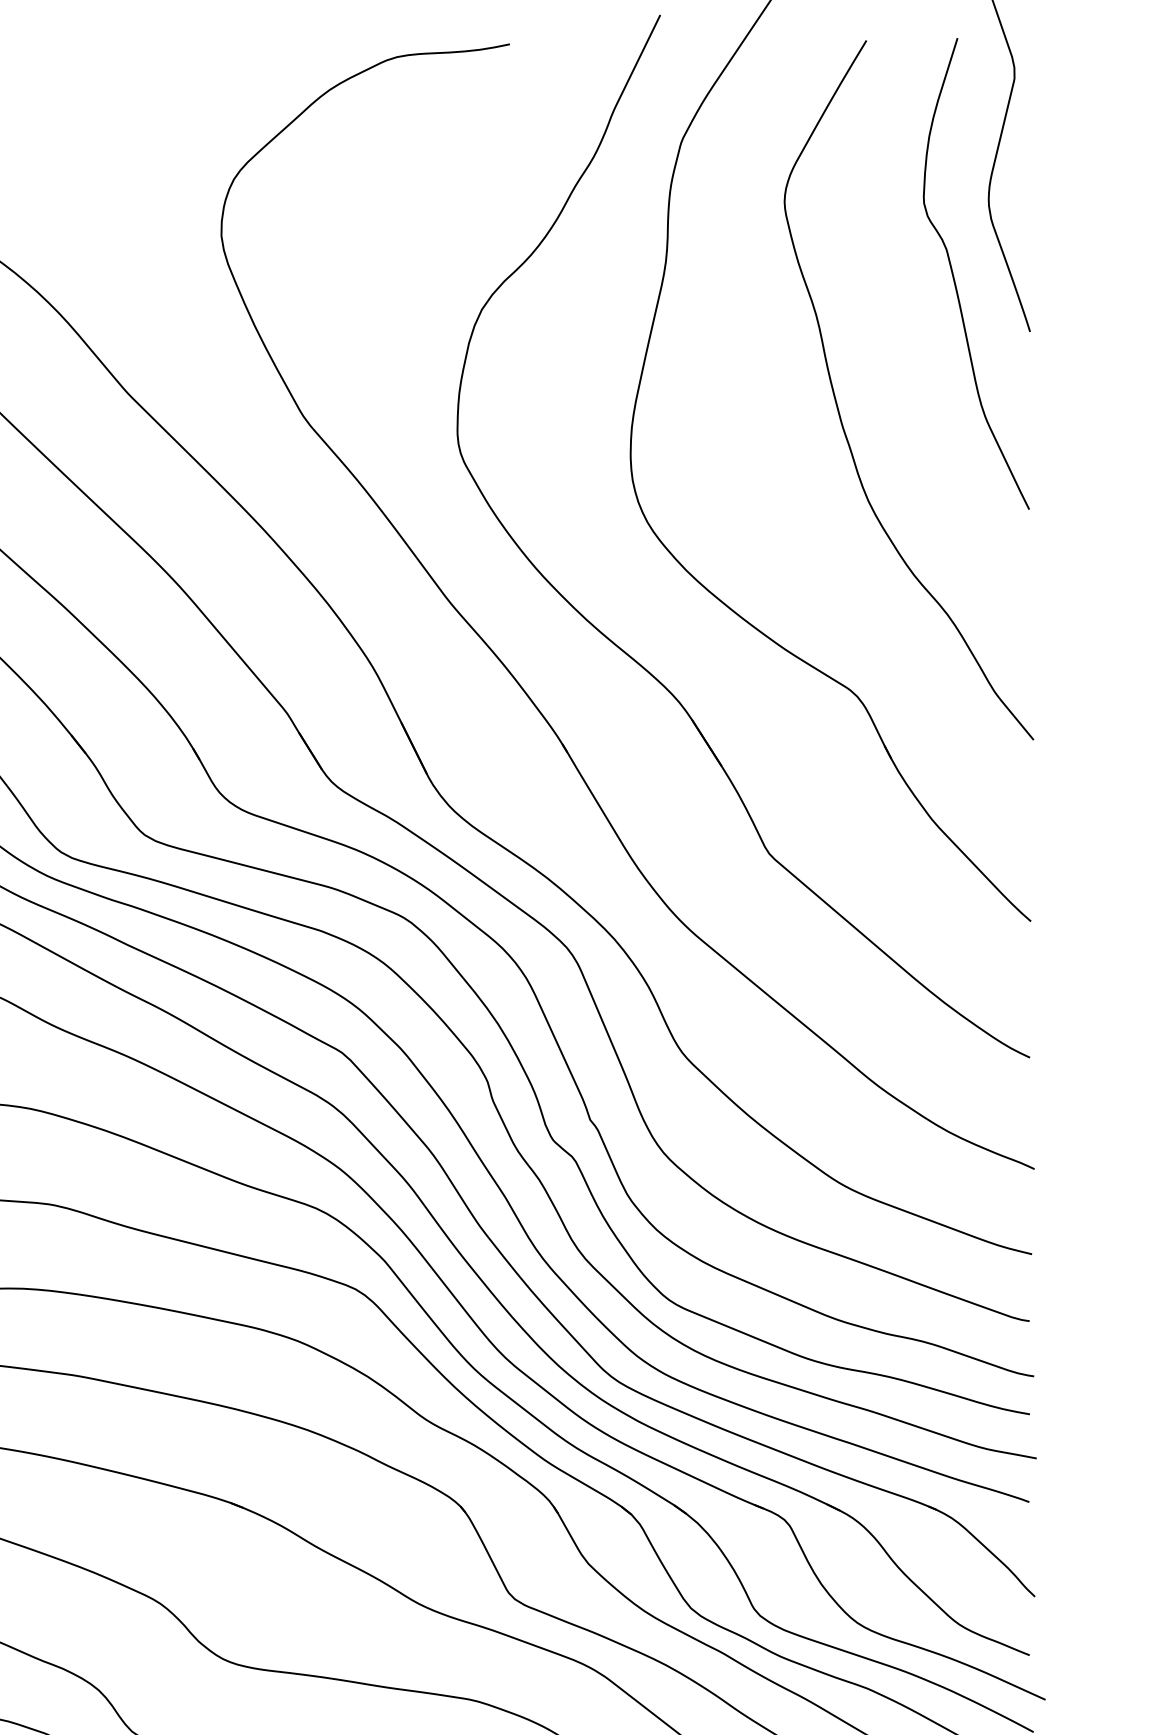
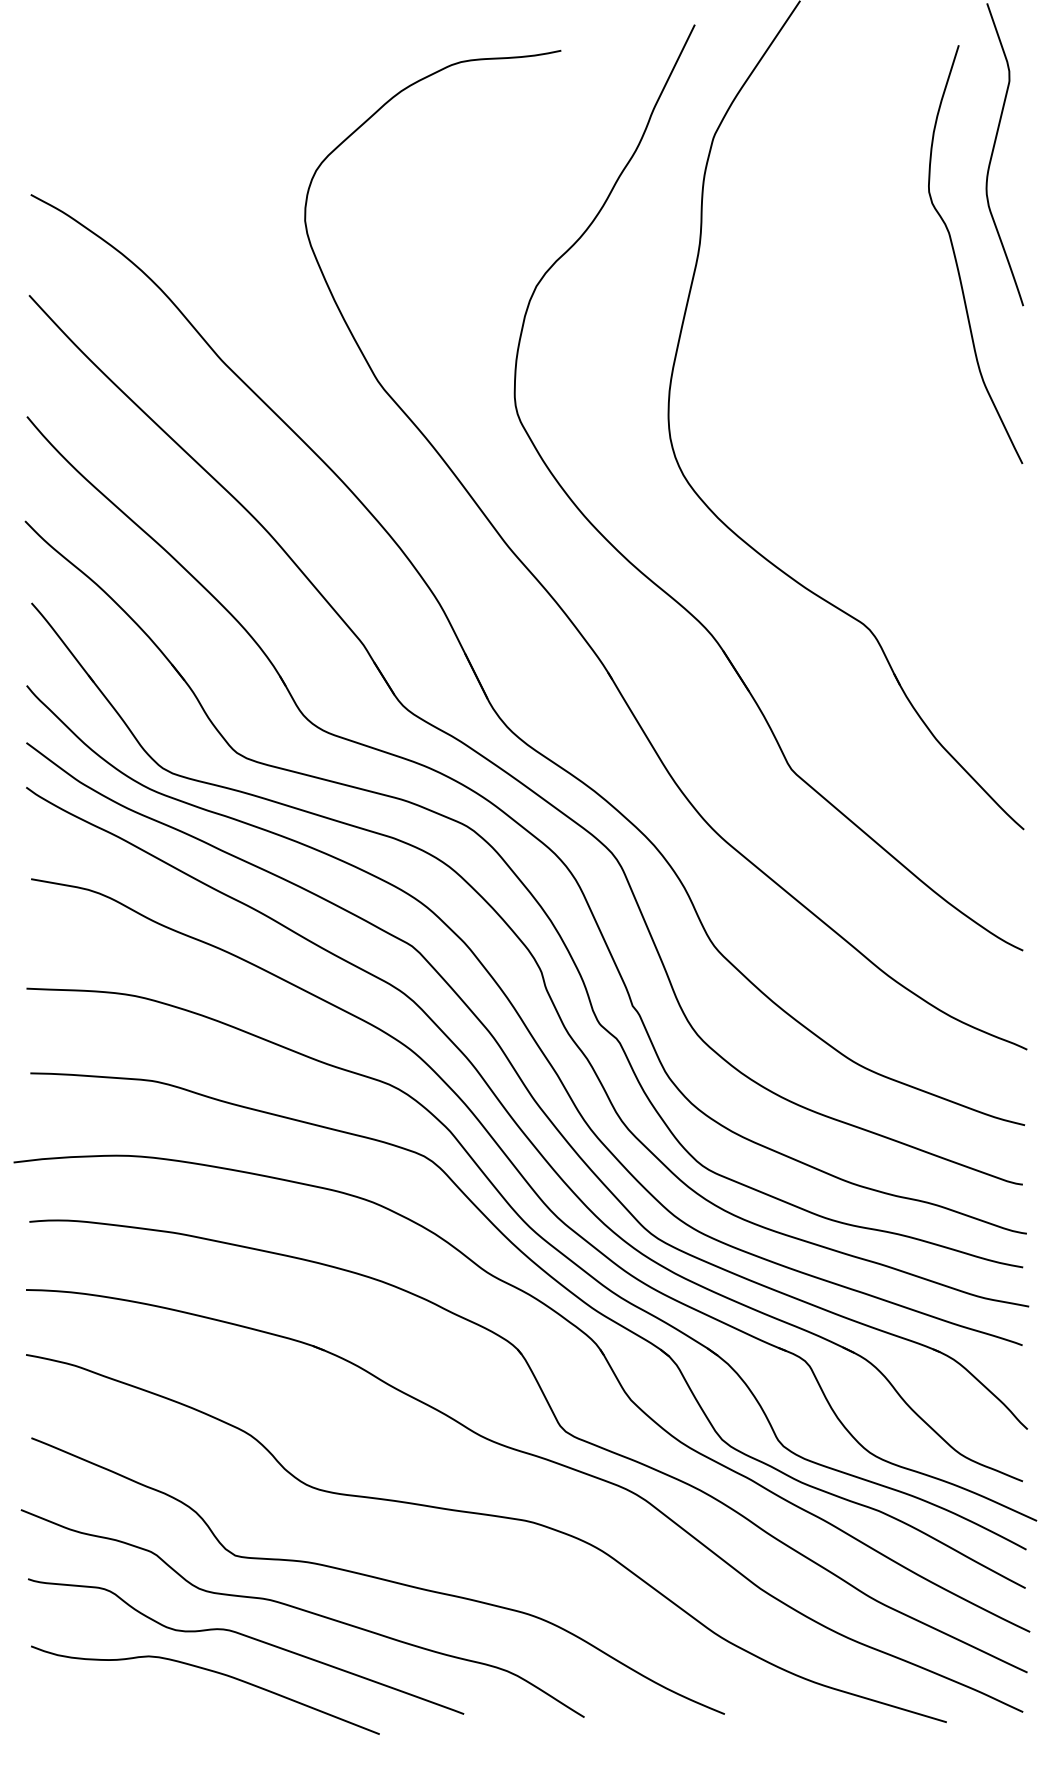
curve: (838, 407) -> (853, 373), removed

